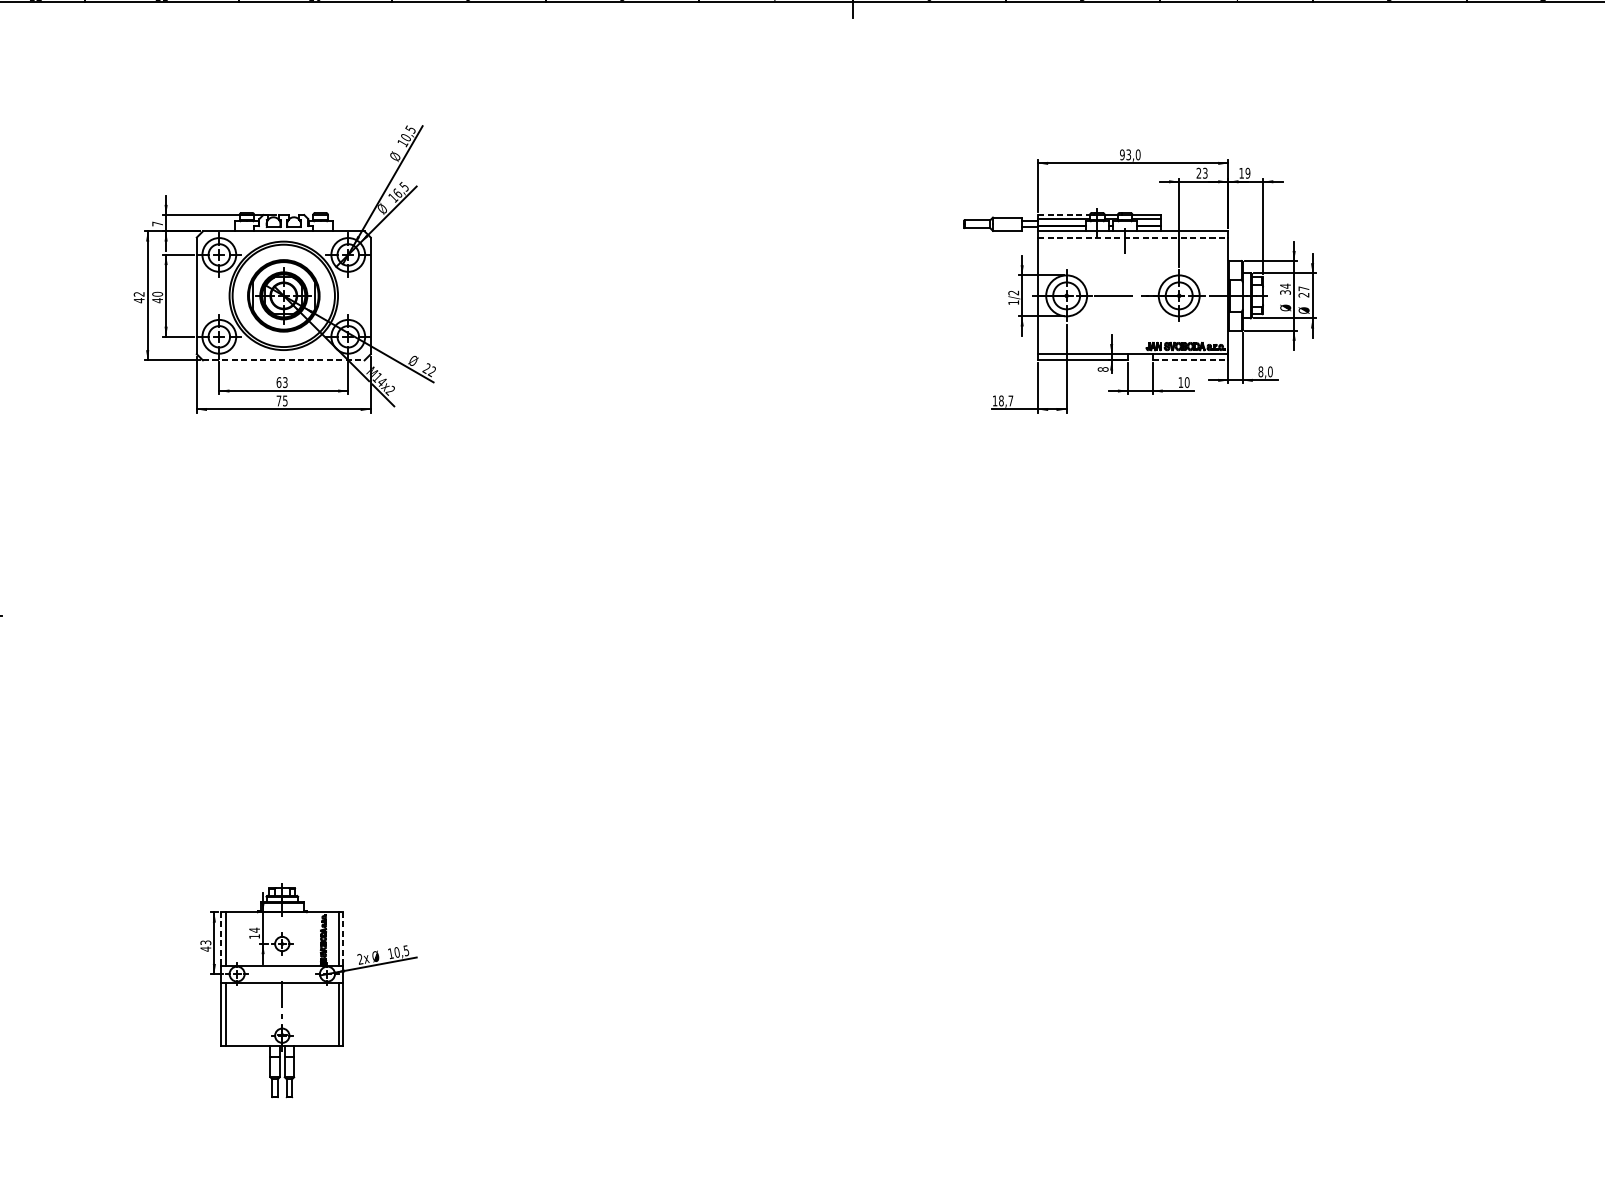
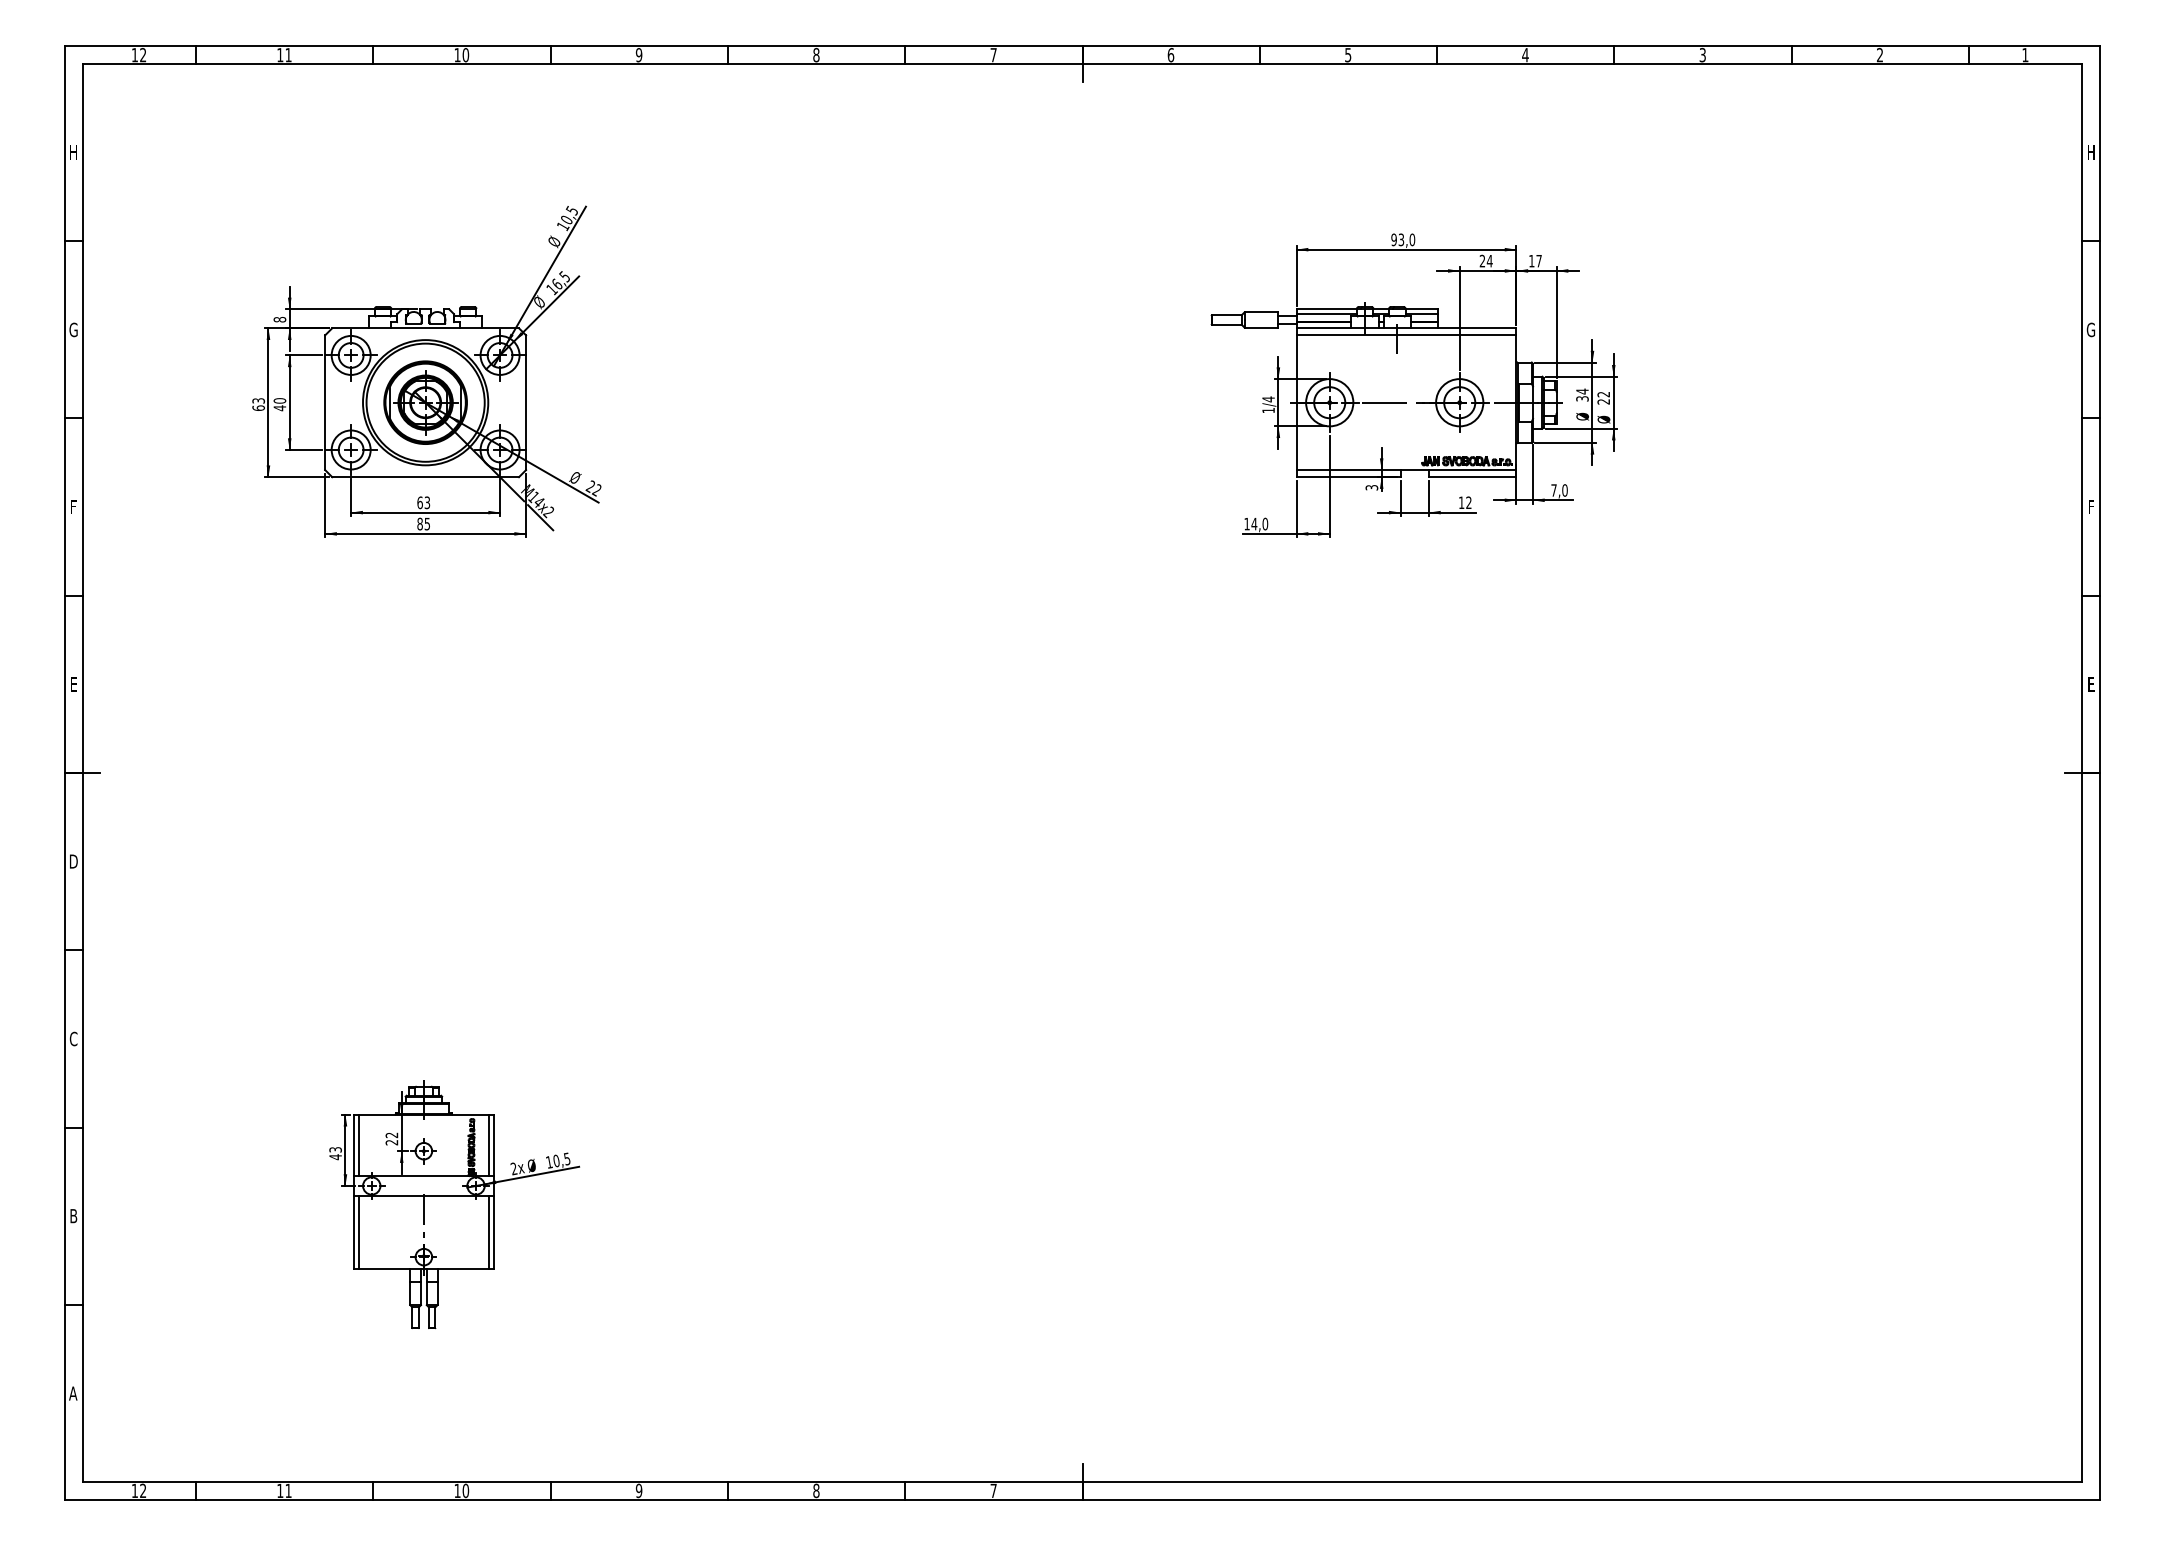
text: (1205, 172) -> (1489, 260), 23 -> 24
text: (1247, 172) -> (1538, 260), 19 -> 17
line: (1064, 215) -> (1327, 309), dashed -> solid
text: (157, 223) -> (279, 319), 7 -> 8
line: (1133, 237) -> (1406, 335), dashed -> solid
text: (1303, 288) -> (1603, 394), 27 -> 22
text: (1013, 293) -> (1268, 399), 1/2 -> 1/4
text: (139, 297) -> (258, 404), 42 -> 63
line: (284, 360) -> (426, 477), dashed -> solid
line: (1190, 360) -> (1472, 477), dashed -> solid
text: (1102, 369) -> (1371, 487), 8 -> 3
text: (1260, 371) -> (1553, 490), 8,0 -> 7,0
text: (1186, 382) -> (1468, 502), 10 -> 12
text: (278, 400) -> (419, 523), 75 -> 85
text: (1005, 400) -> (1259, 523), 18,7 -> 14,0
text: (254, 932) -> (391, 1138), 14 -> 22
line: (221, 939) -> (353, 1145), dashed -> solid
line: (343, 939) -> (494, 1145), dashed -> solid

